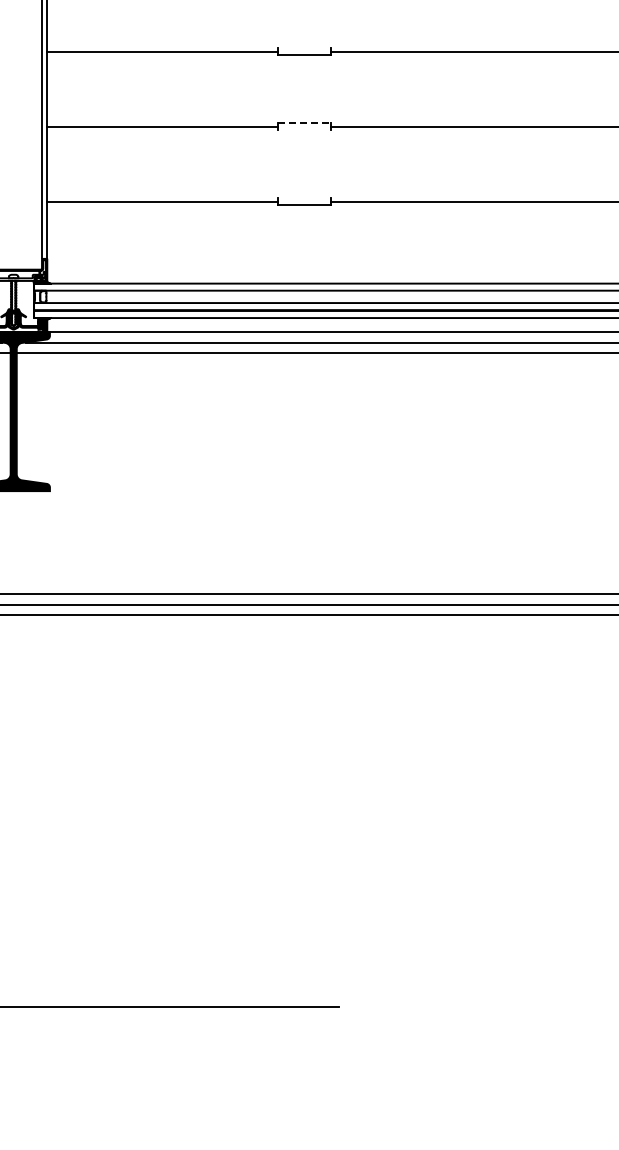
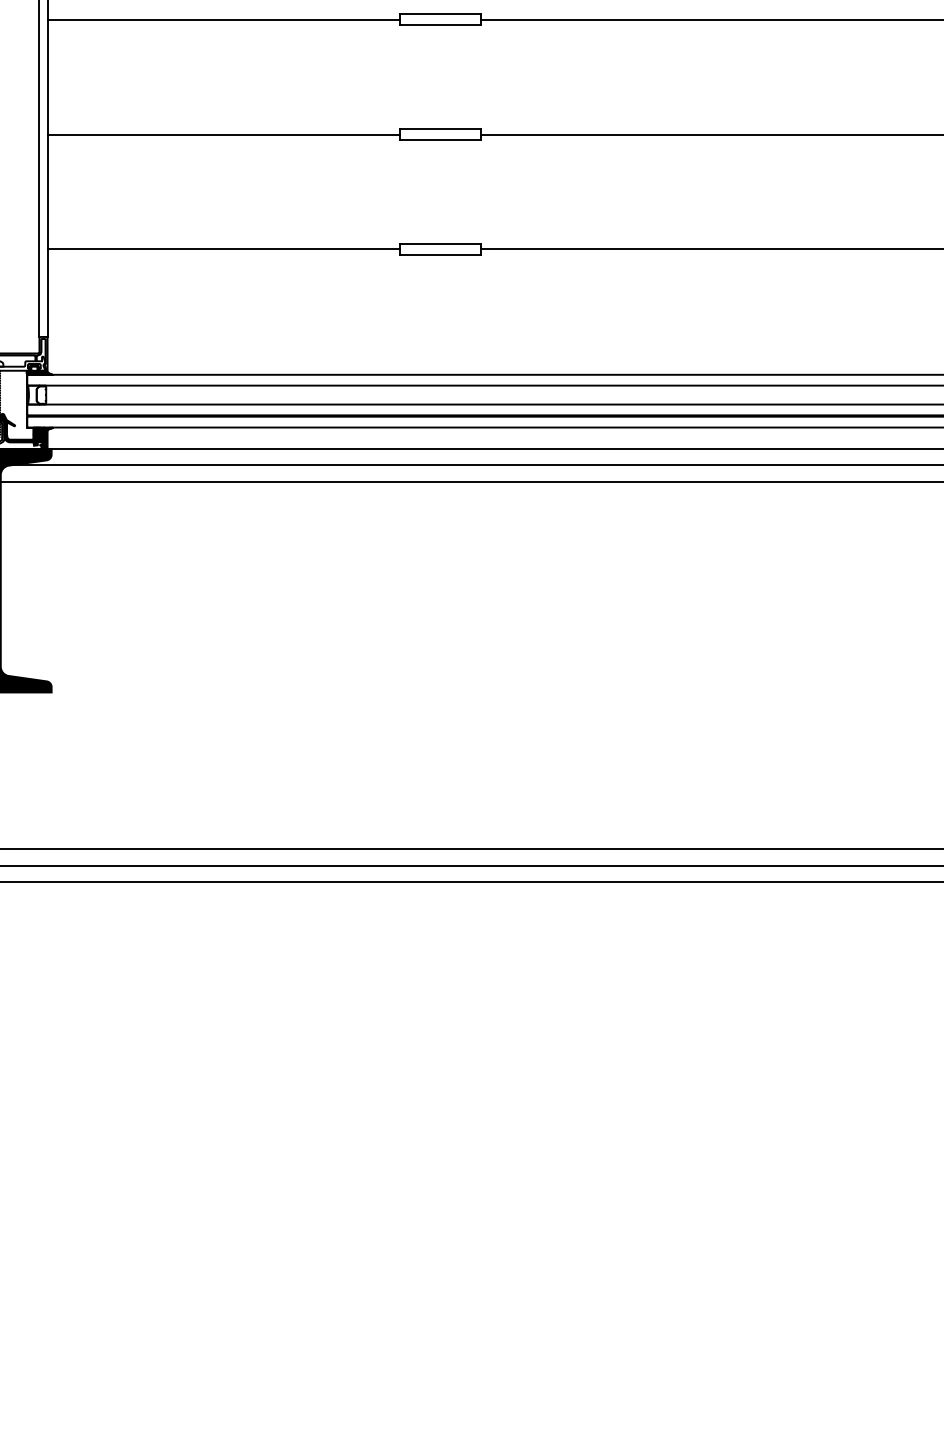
line: (303, 47) -> (439, 13), added
line: (304, 122) -> (441, 128), dashed -> solid
line: (303, 130) -> (439, 140), added
line: (303, 198) -> (439, 244), added

